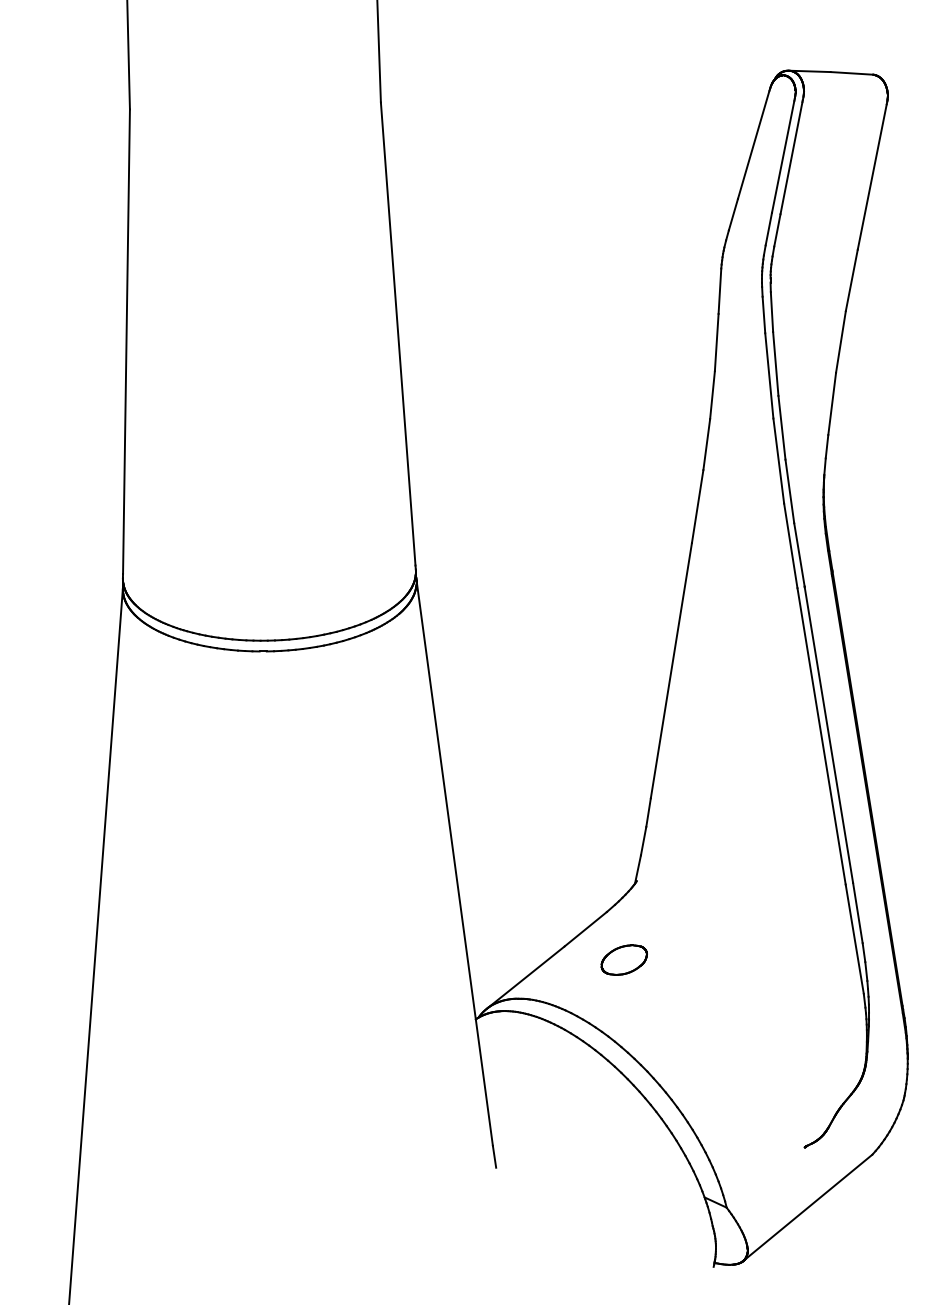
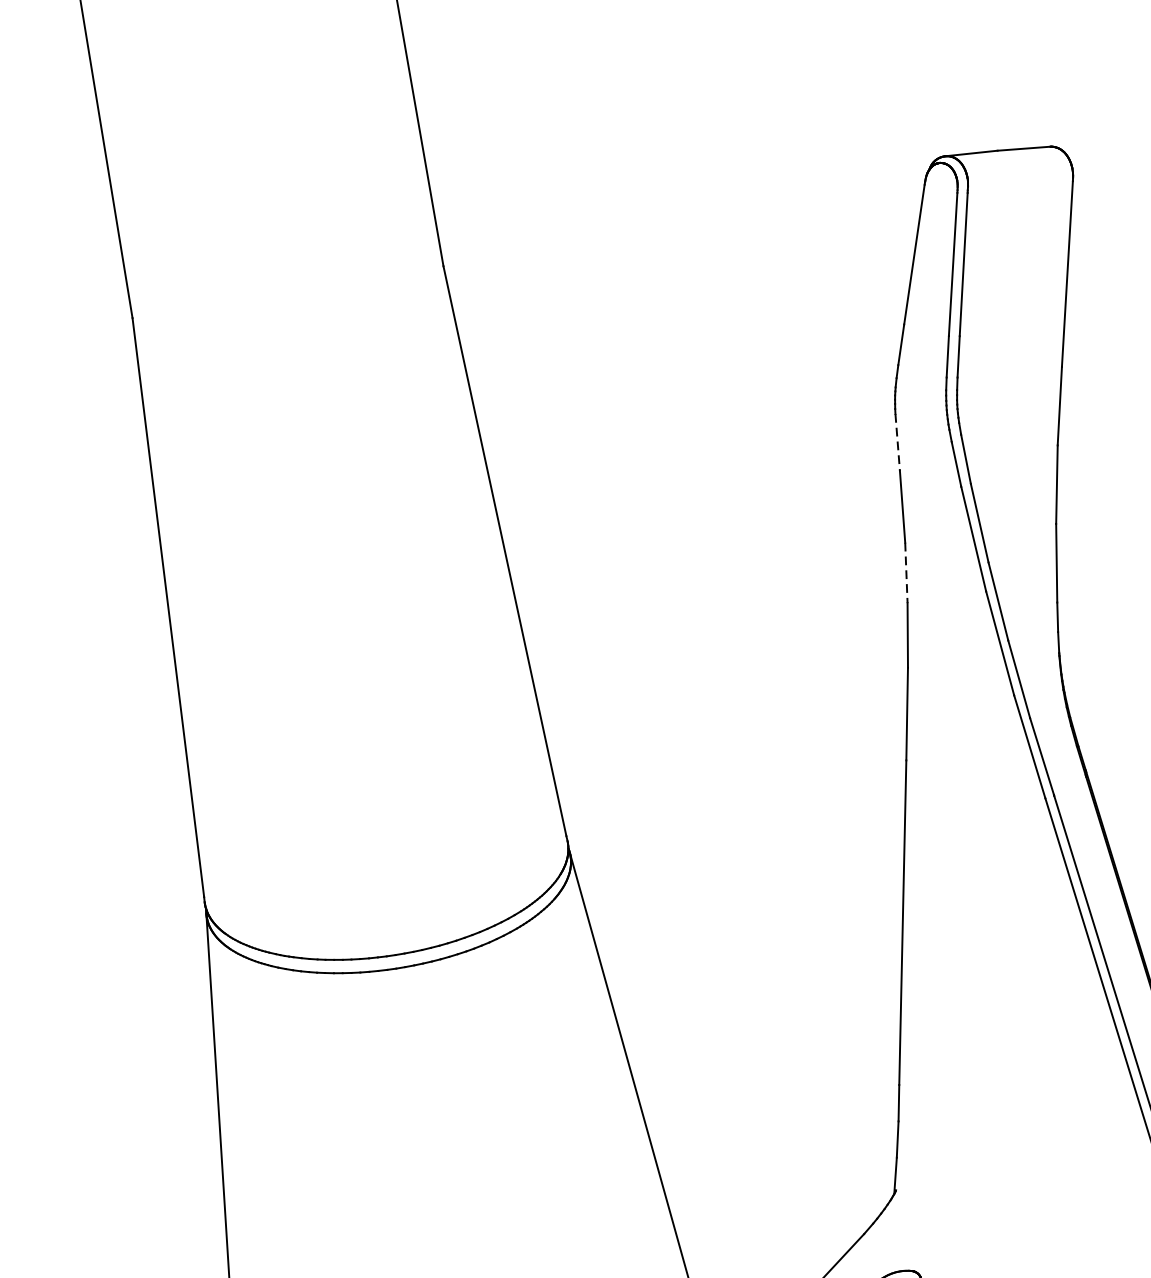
line: (719, 291) -> (897, 442), solid -> dashed
line: (712, 395) -> (906, 573), solid -> dashed

